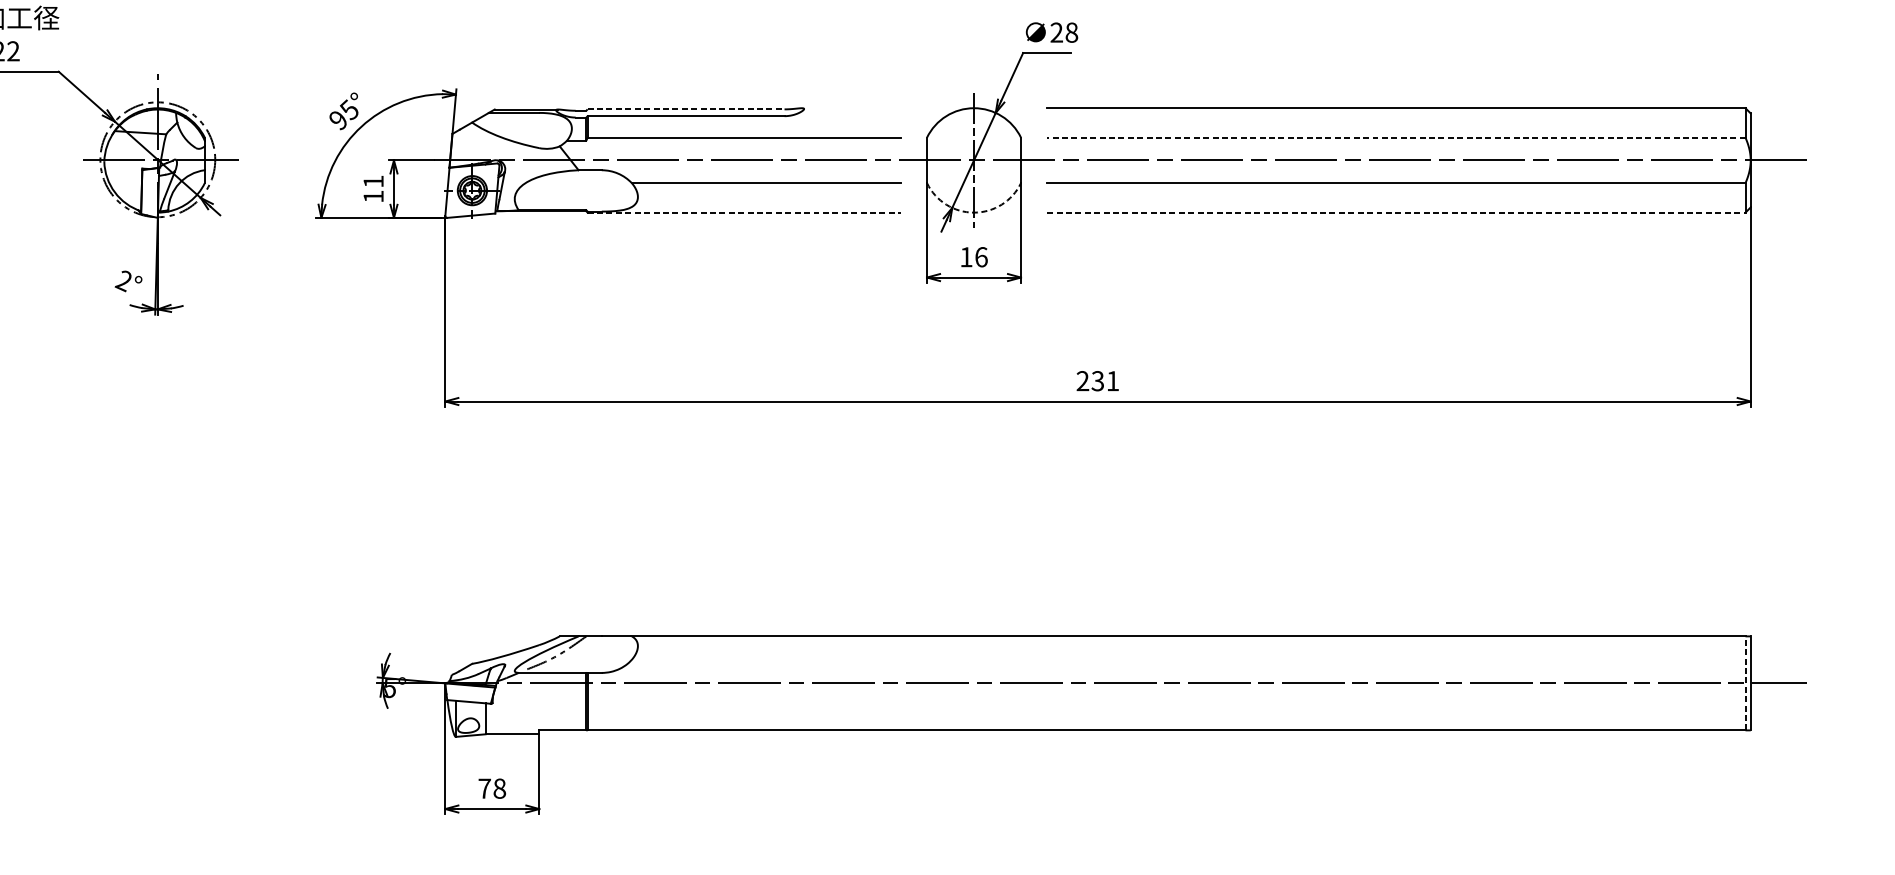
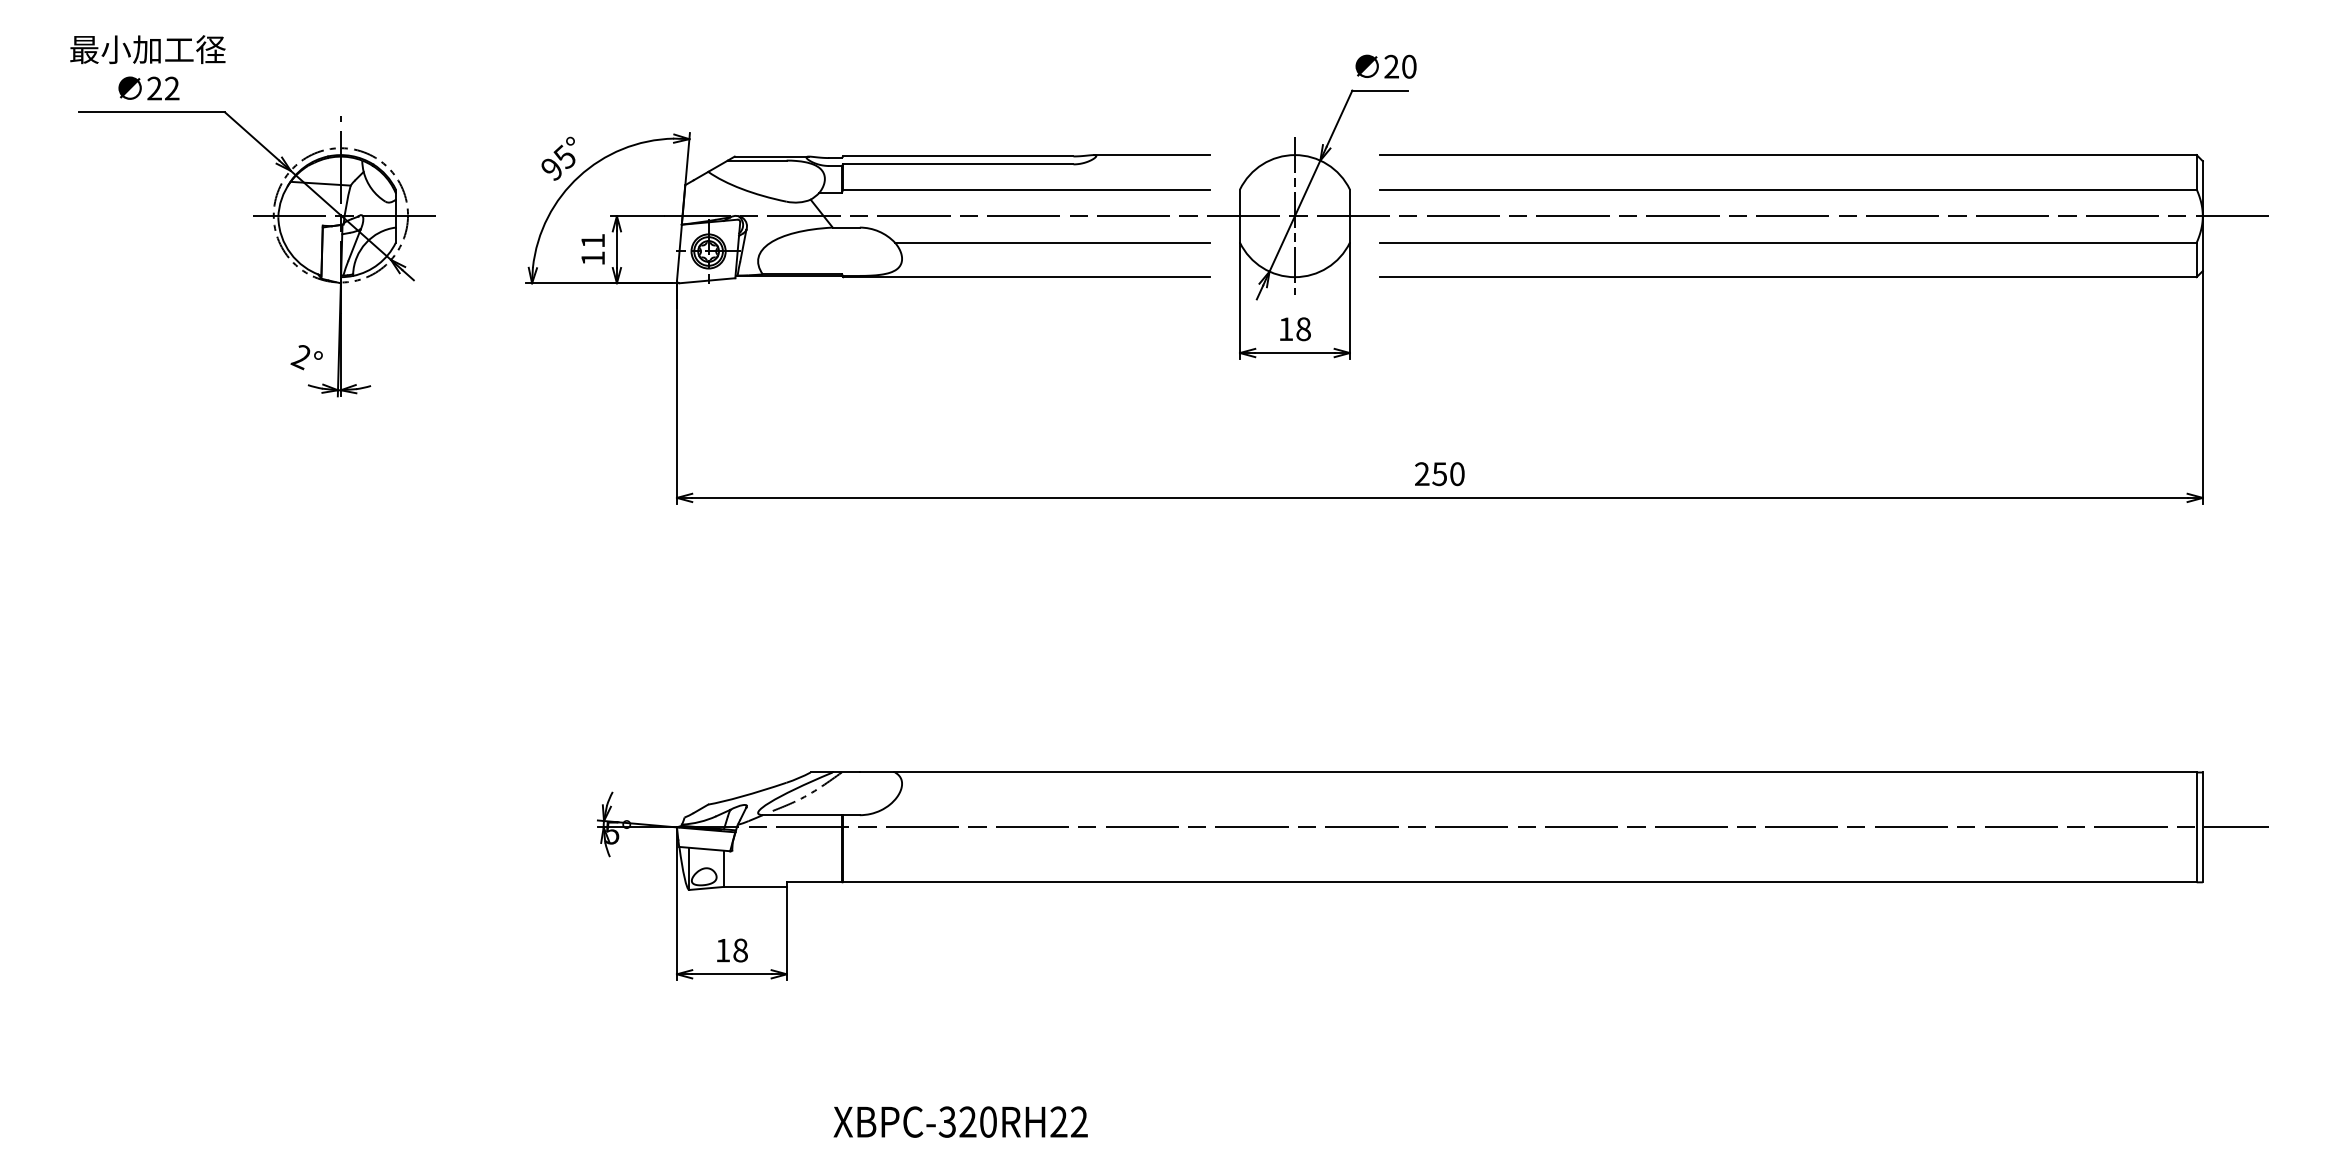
text: (1072, 32) -> (1409, 66), 28 -> 20
line: (851, 108) -> (1151, 155), added
line: (686, 109) -> (958, 156), dashed -> solid
line: (1396, 137) -> (1788, 189), dashed -> solid
line: (744, 212) -> (1026, 277), dashed -> solid
arc: (973, 212) -> (1294, 277), dashed -> solid
line: (1397, 212) -> (1789, 277), dashed -> solid
text: (981, 257) -> (1303, 329), 16 -> 18
text: (1105, 381) -> (1448, 474), 231 -> 250
line: (1745, 683) -> (2196, 827), dashed -> solid
text: (485, 788) -> (723, 950), 78 -> 18

